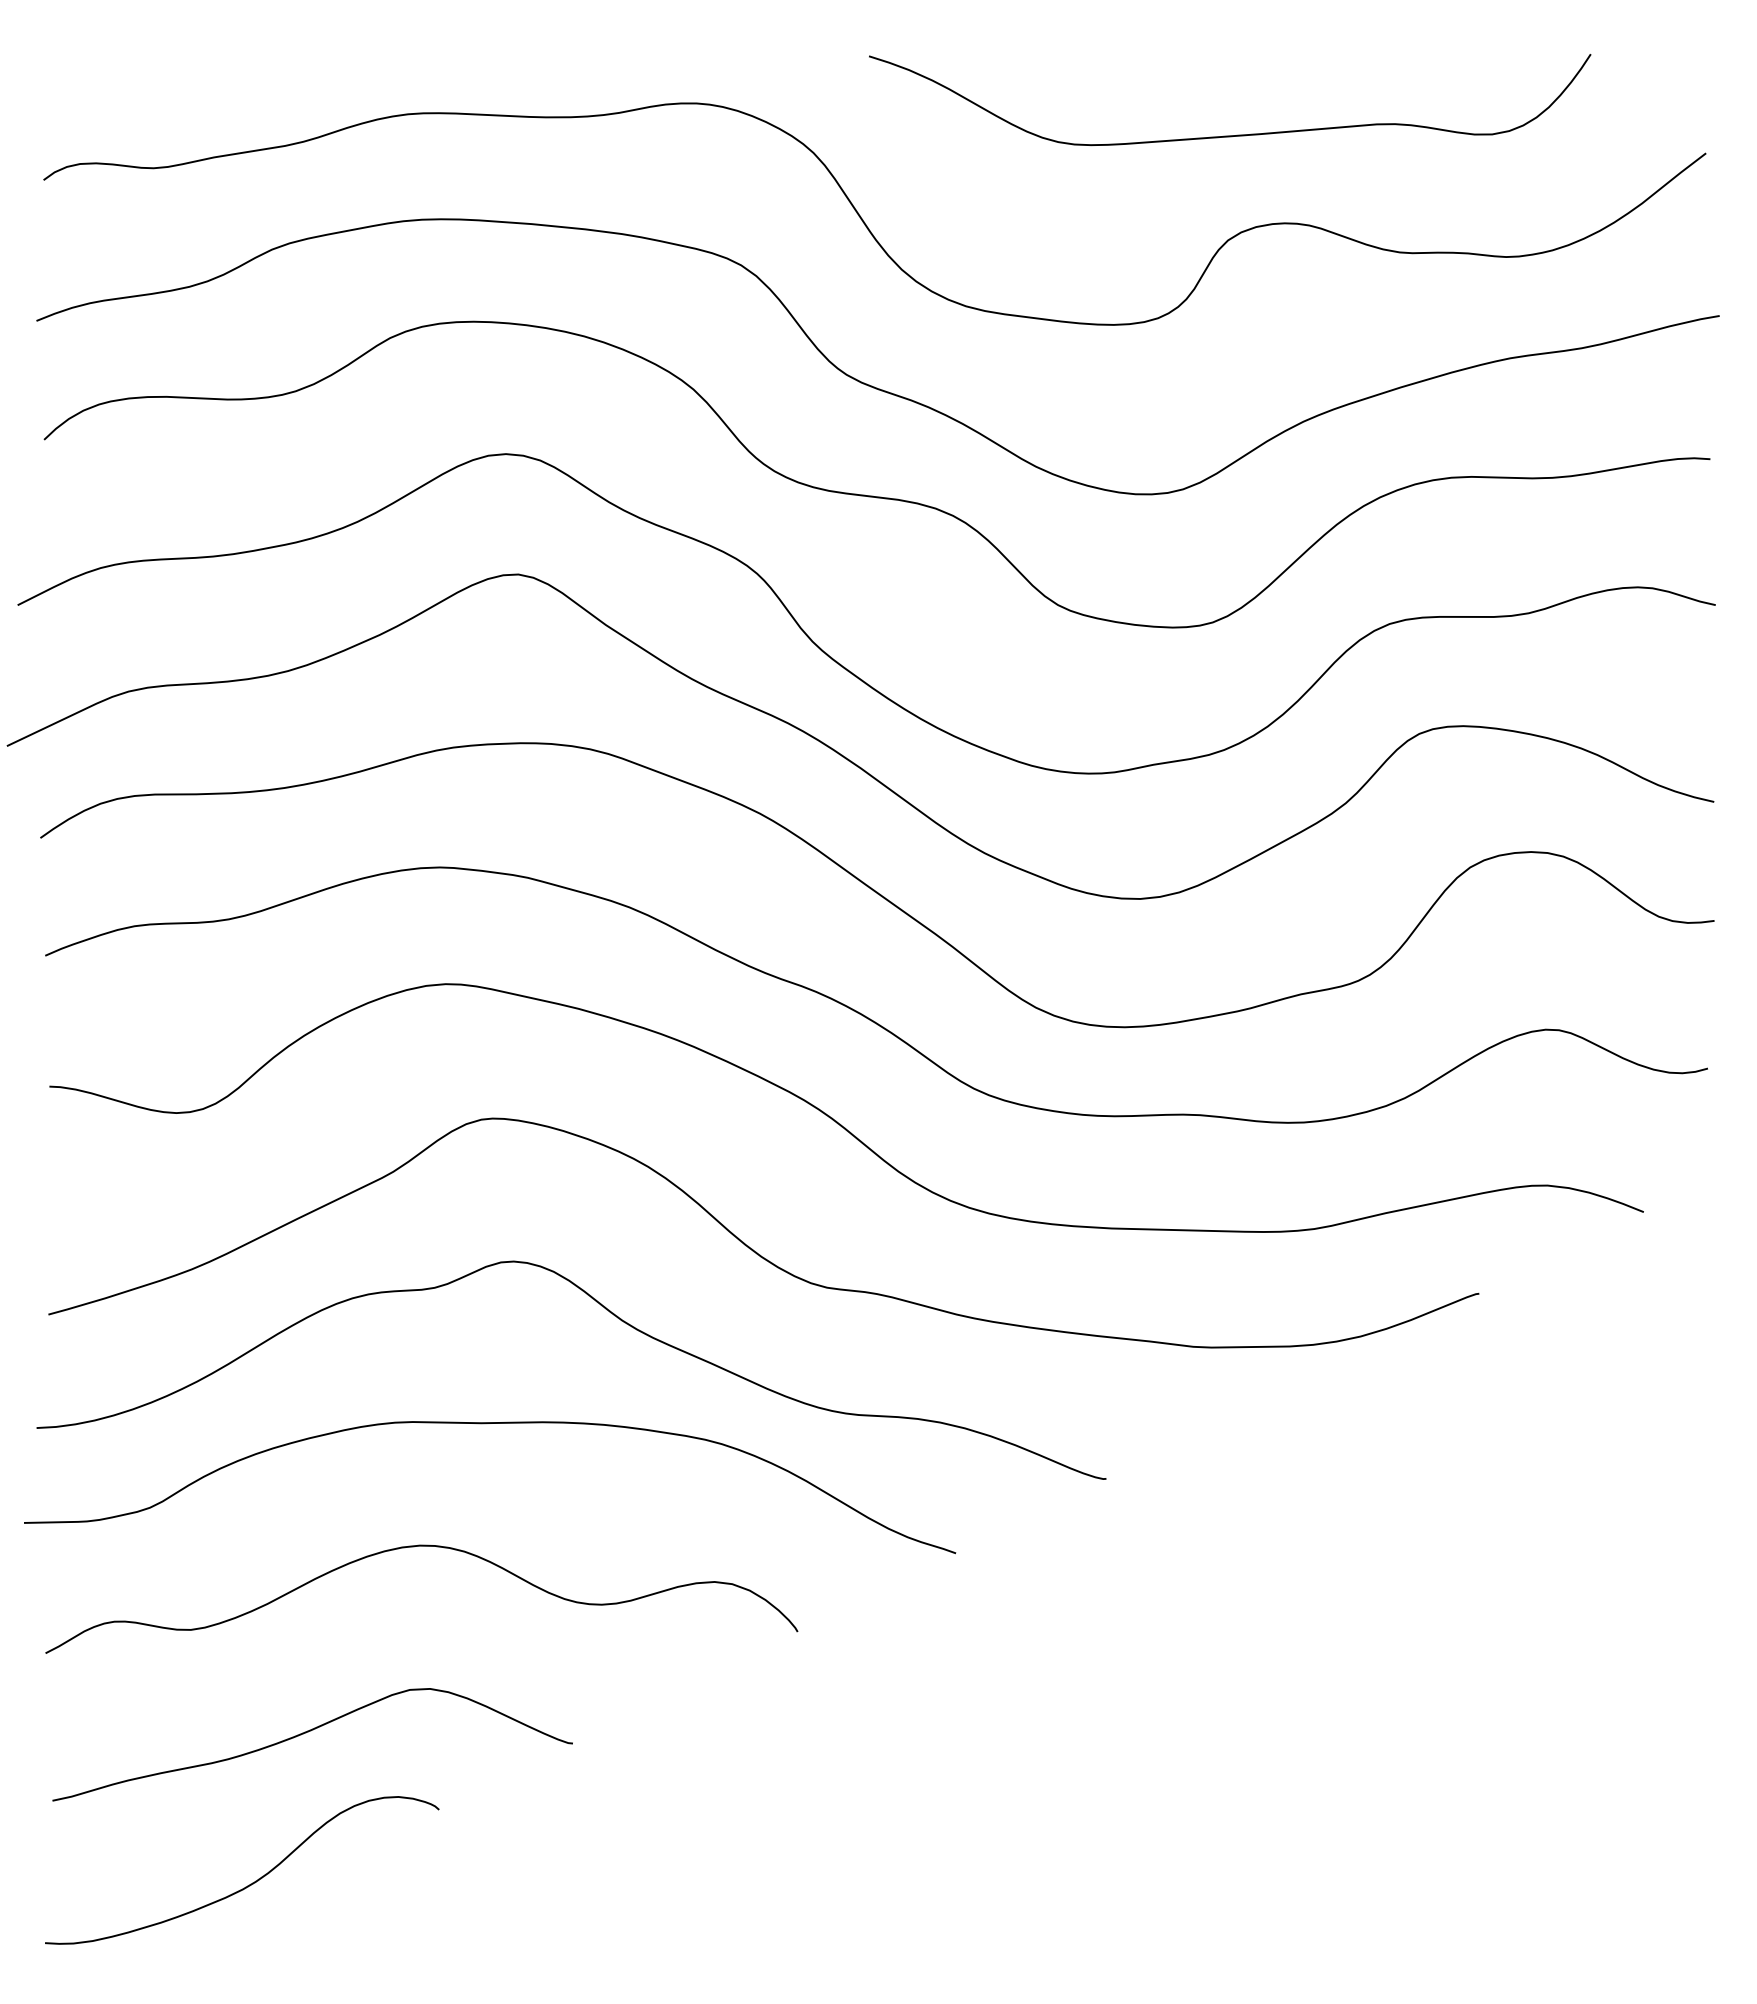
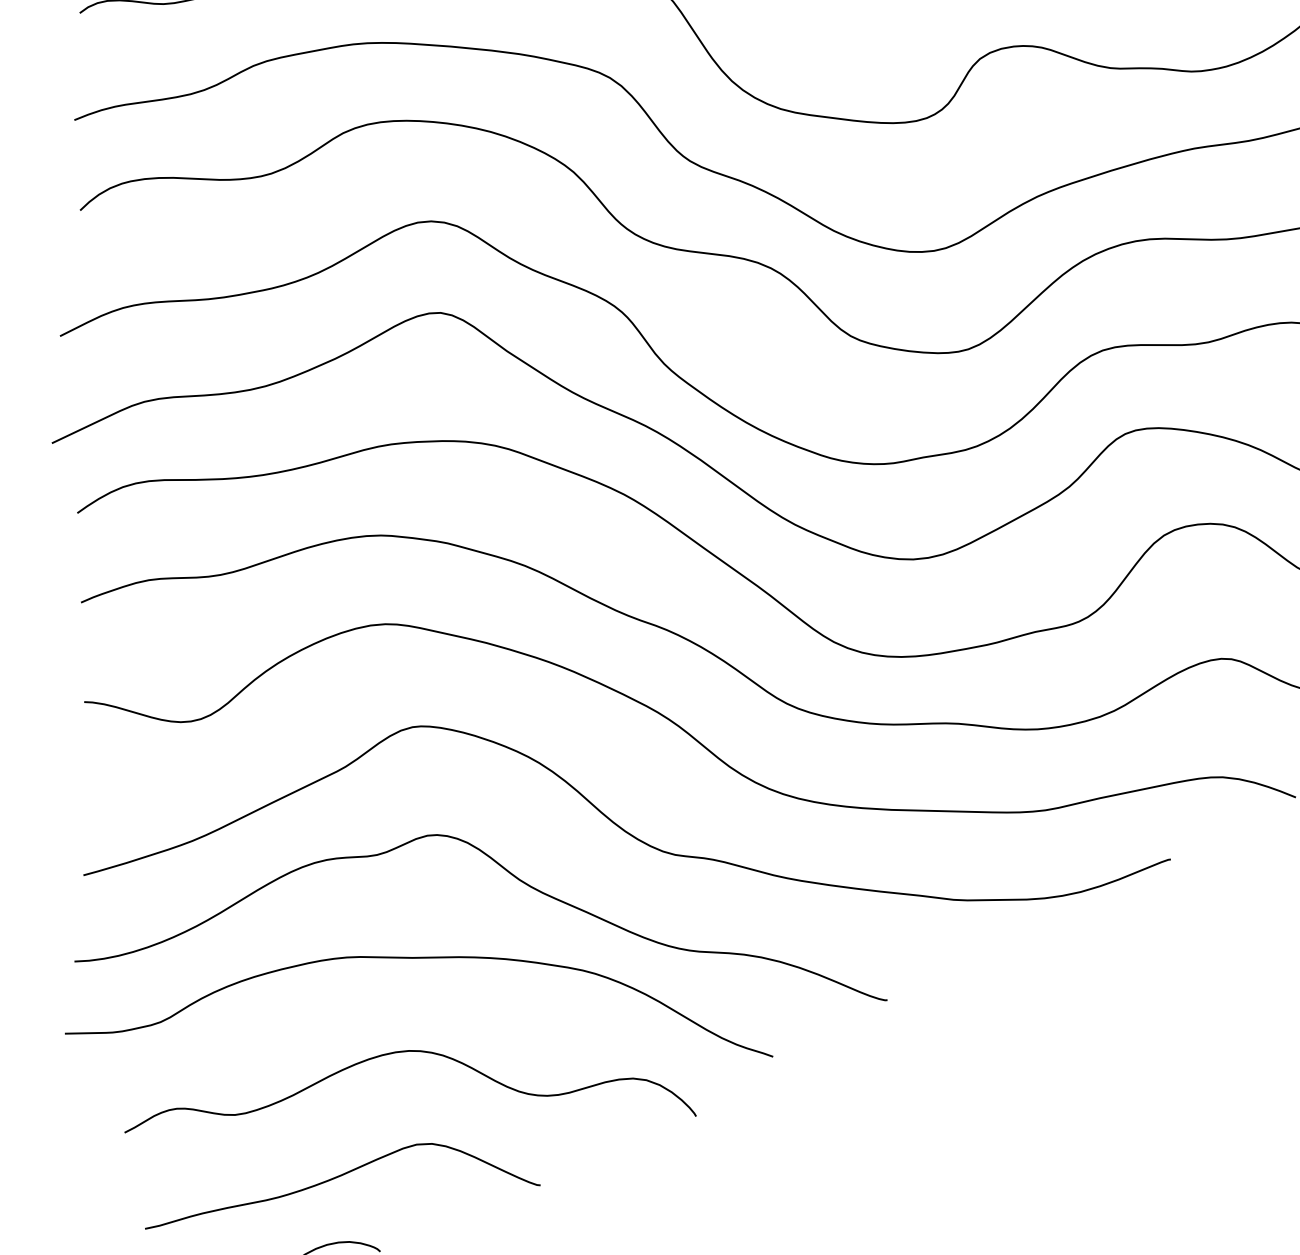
curve: (414, 1547) -> (404, 1052), moved
curve: (306, 1733) -> (338, 1177), moved

